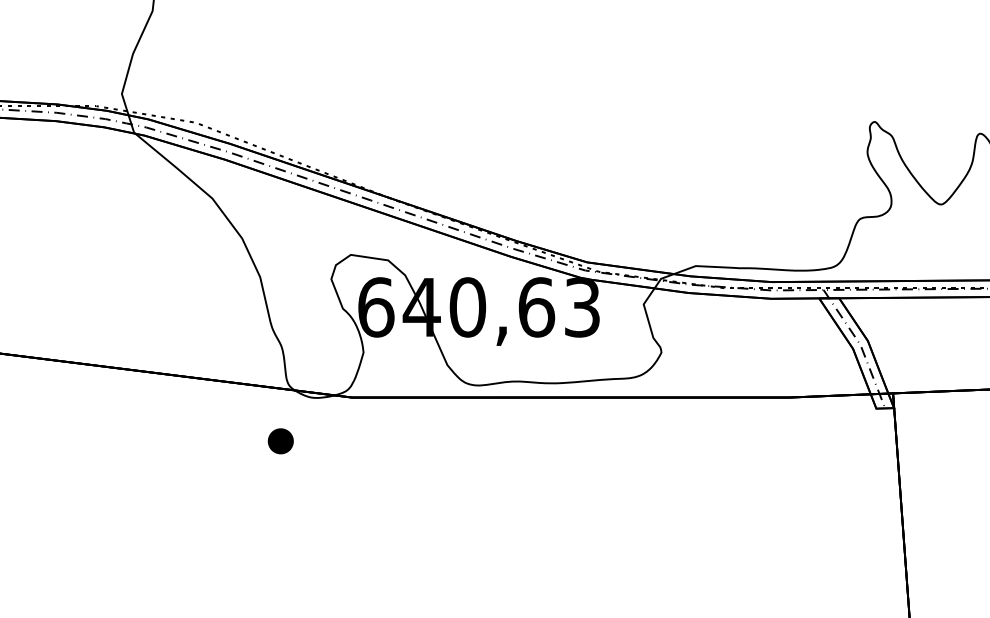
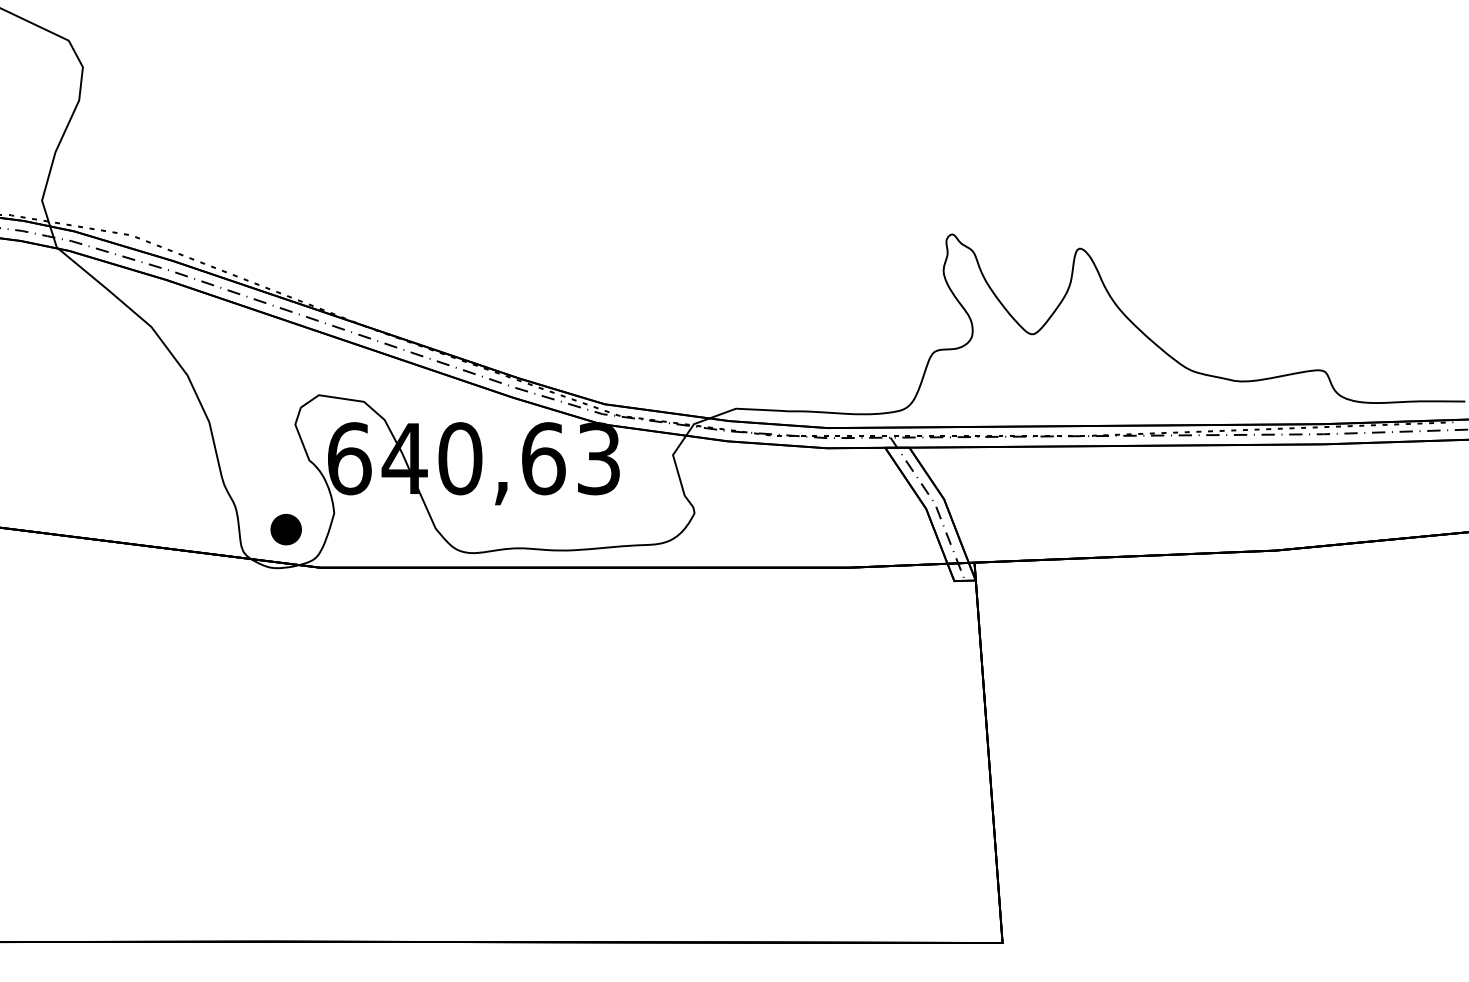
part: (280, 441) -> (285, 529), moved

